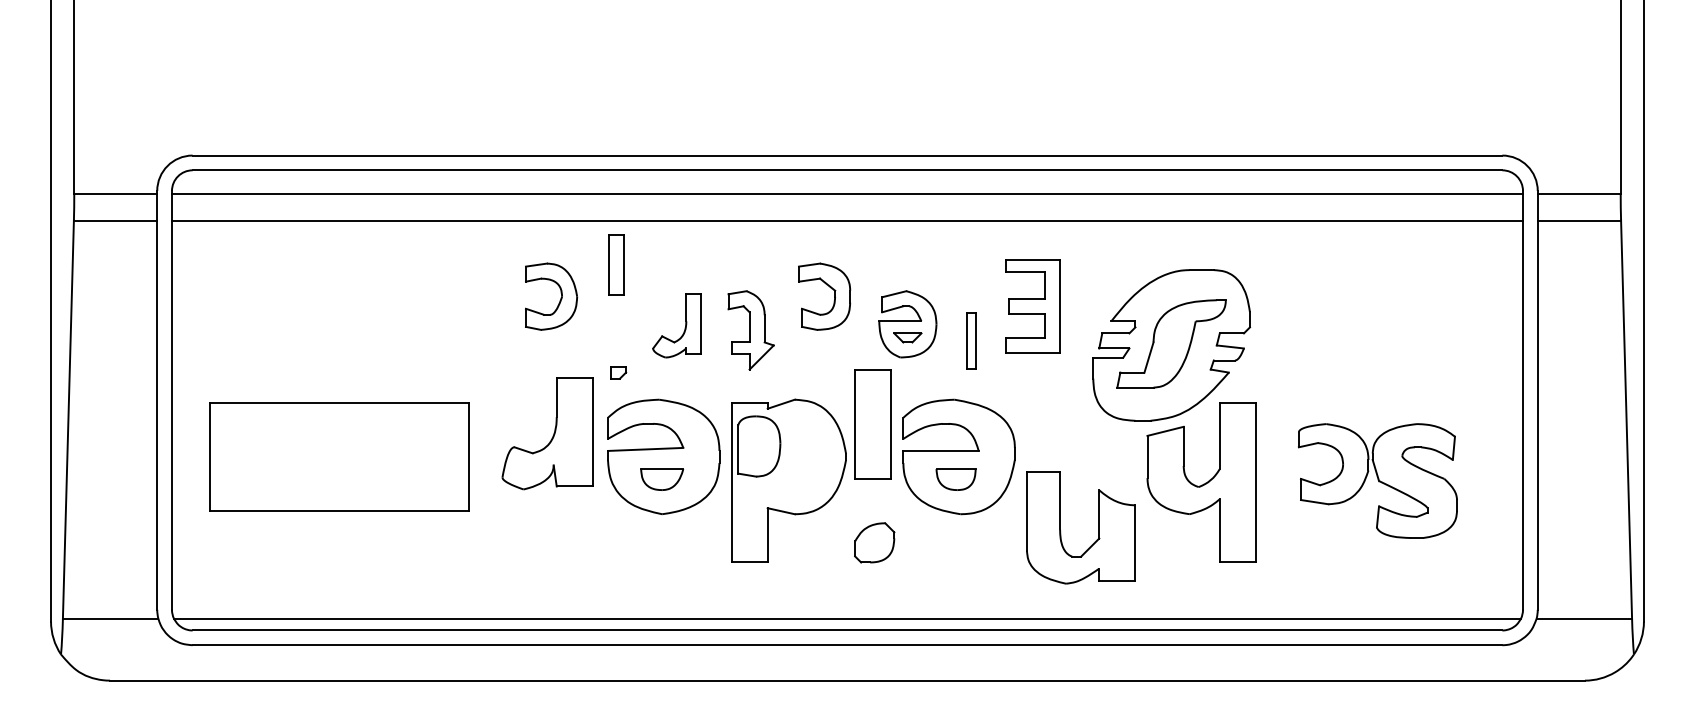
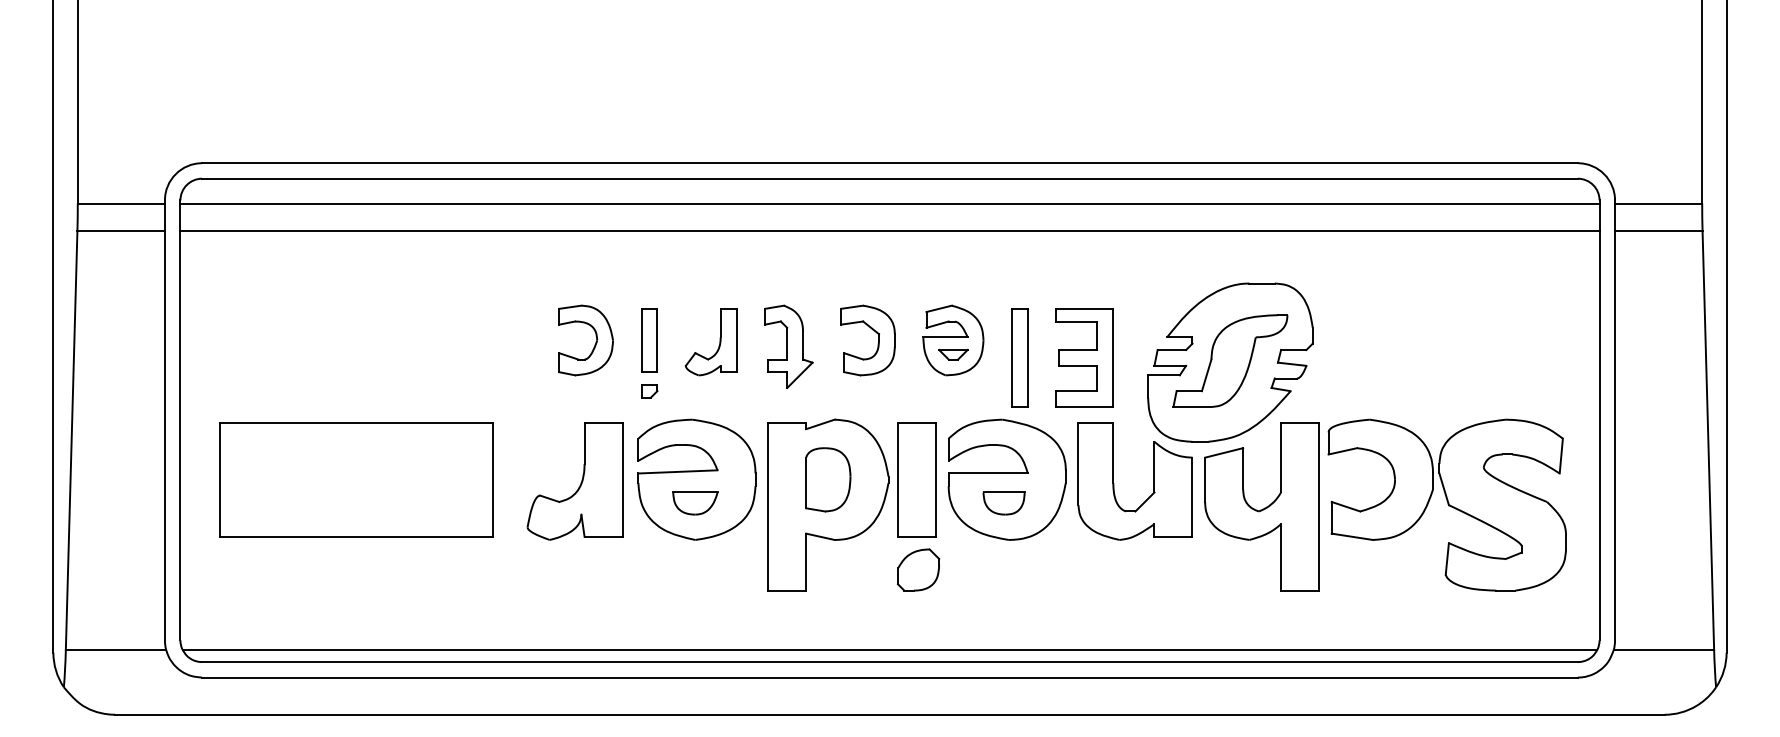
part: (616, 265) -> (649, 340), moved
part: (559, 300) -> (594, 344), moved
part: (833, 300) -> (877, 344), moved
part: (1032, 306) -> (1084, 357), moved
part: (970, 340) -> (1019, 357), size x1.67
part: (872, 424) -> (916, 479), moved
part: (552, 434) -> (580, 482), moved
part: (759, 446) -> (828, 479), moved
part: (1377, 480) -> (1446, 504), size x1.43
part: (1098, 528) -> (1153, 481), moved

